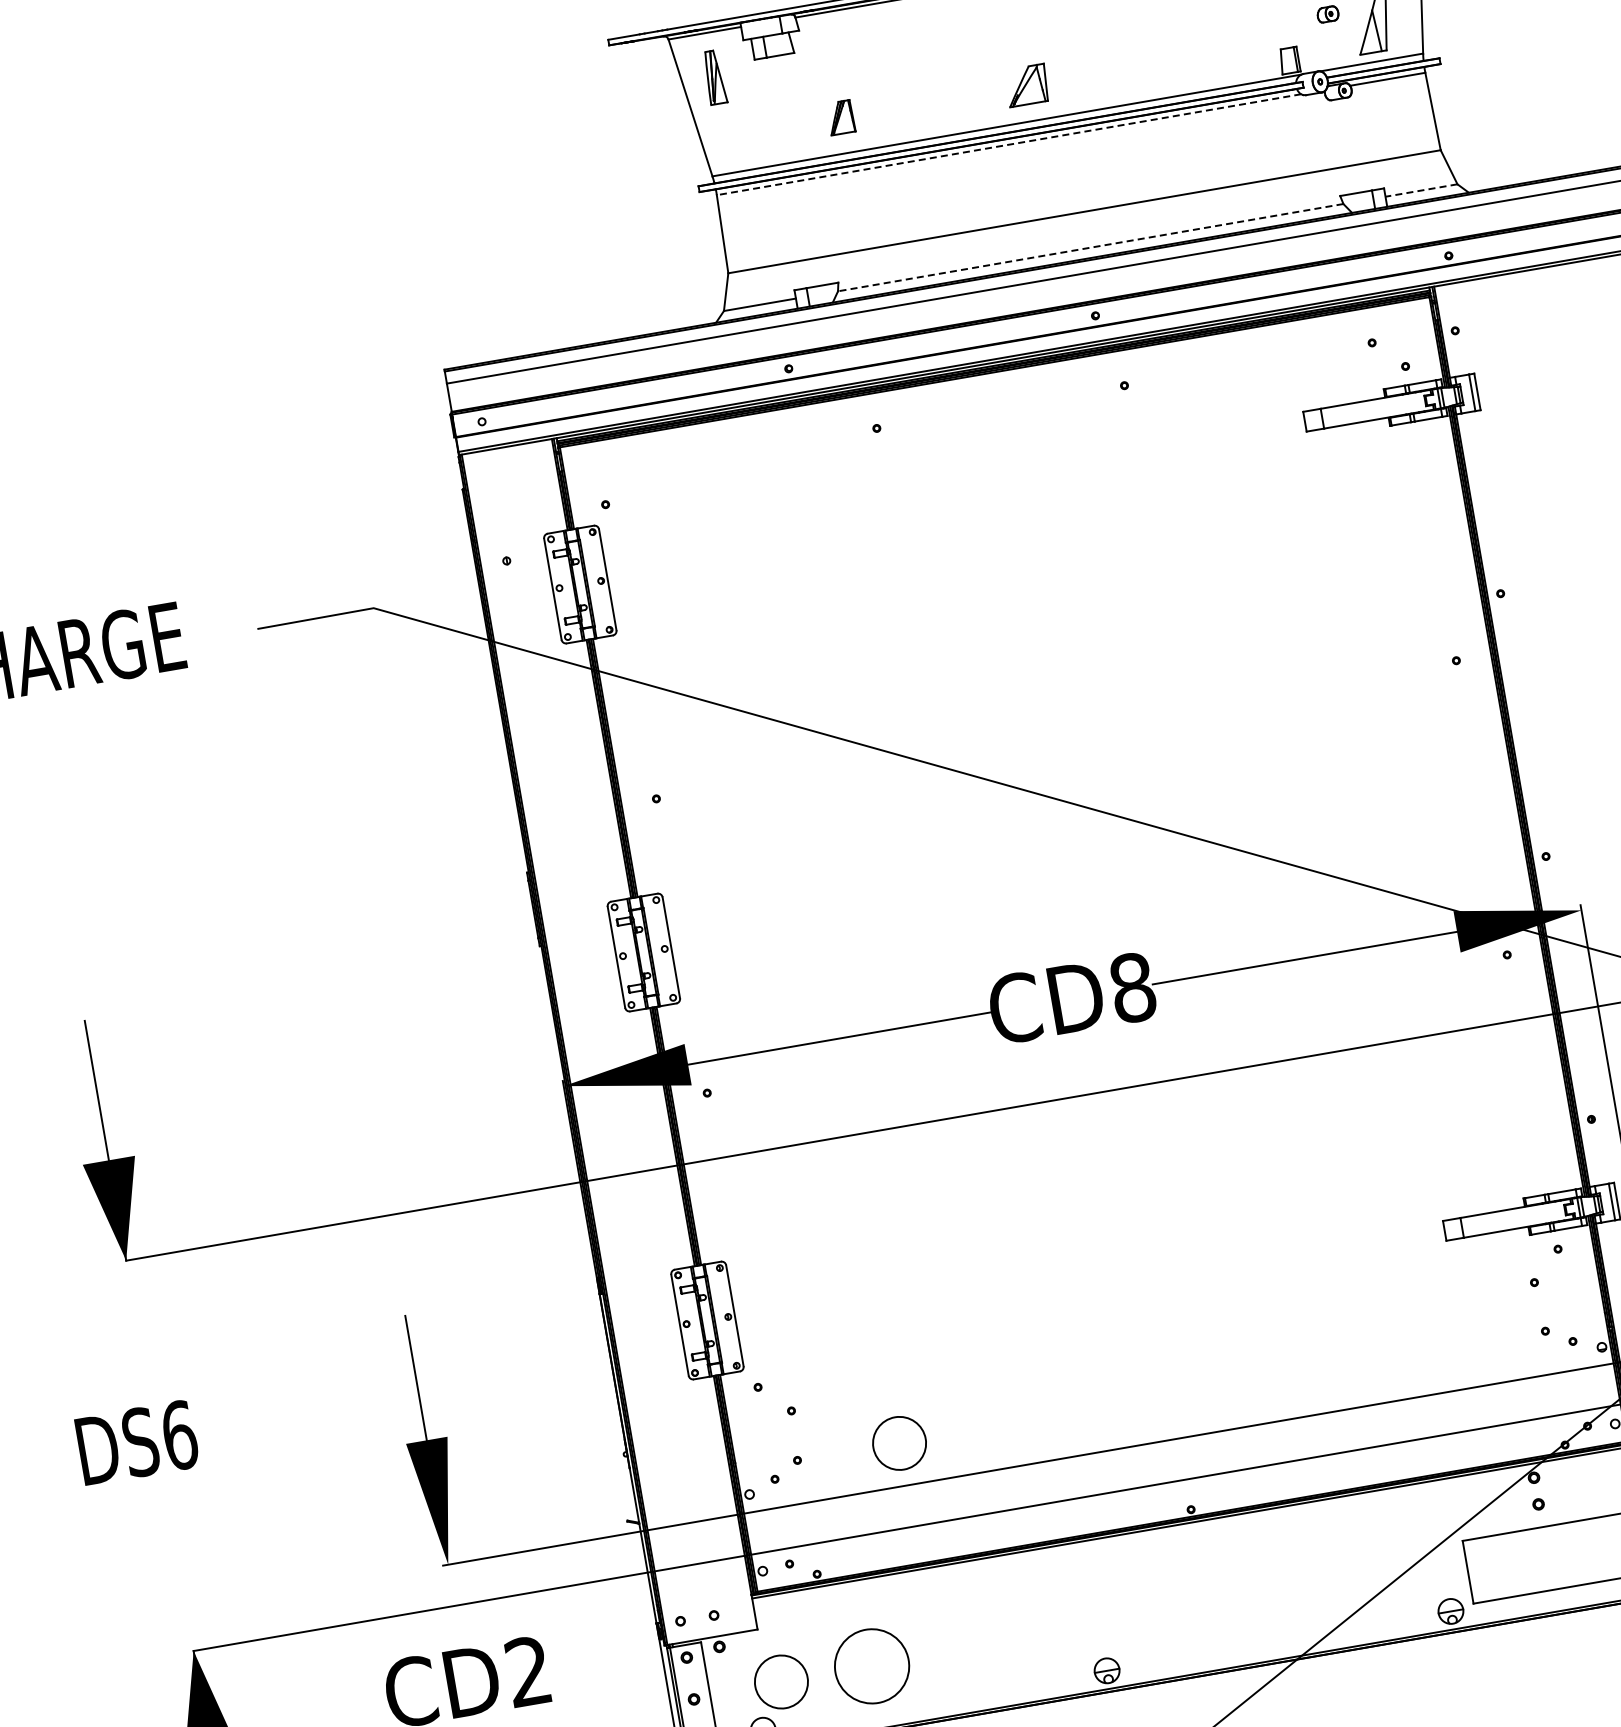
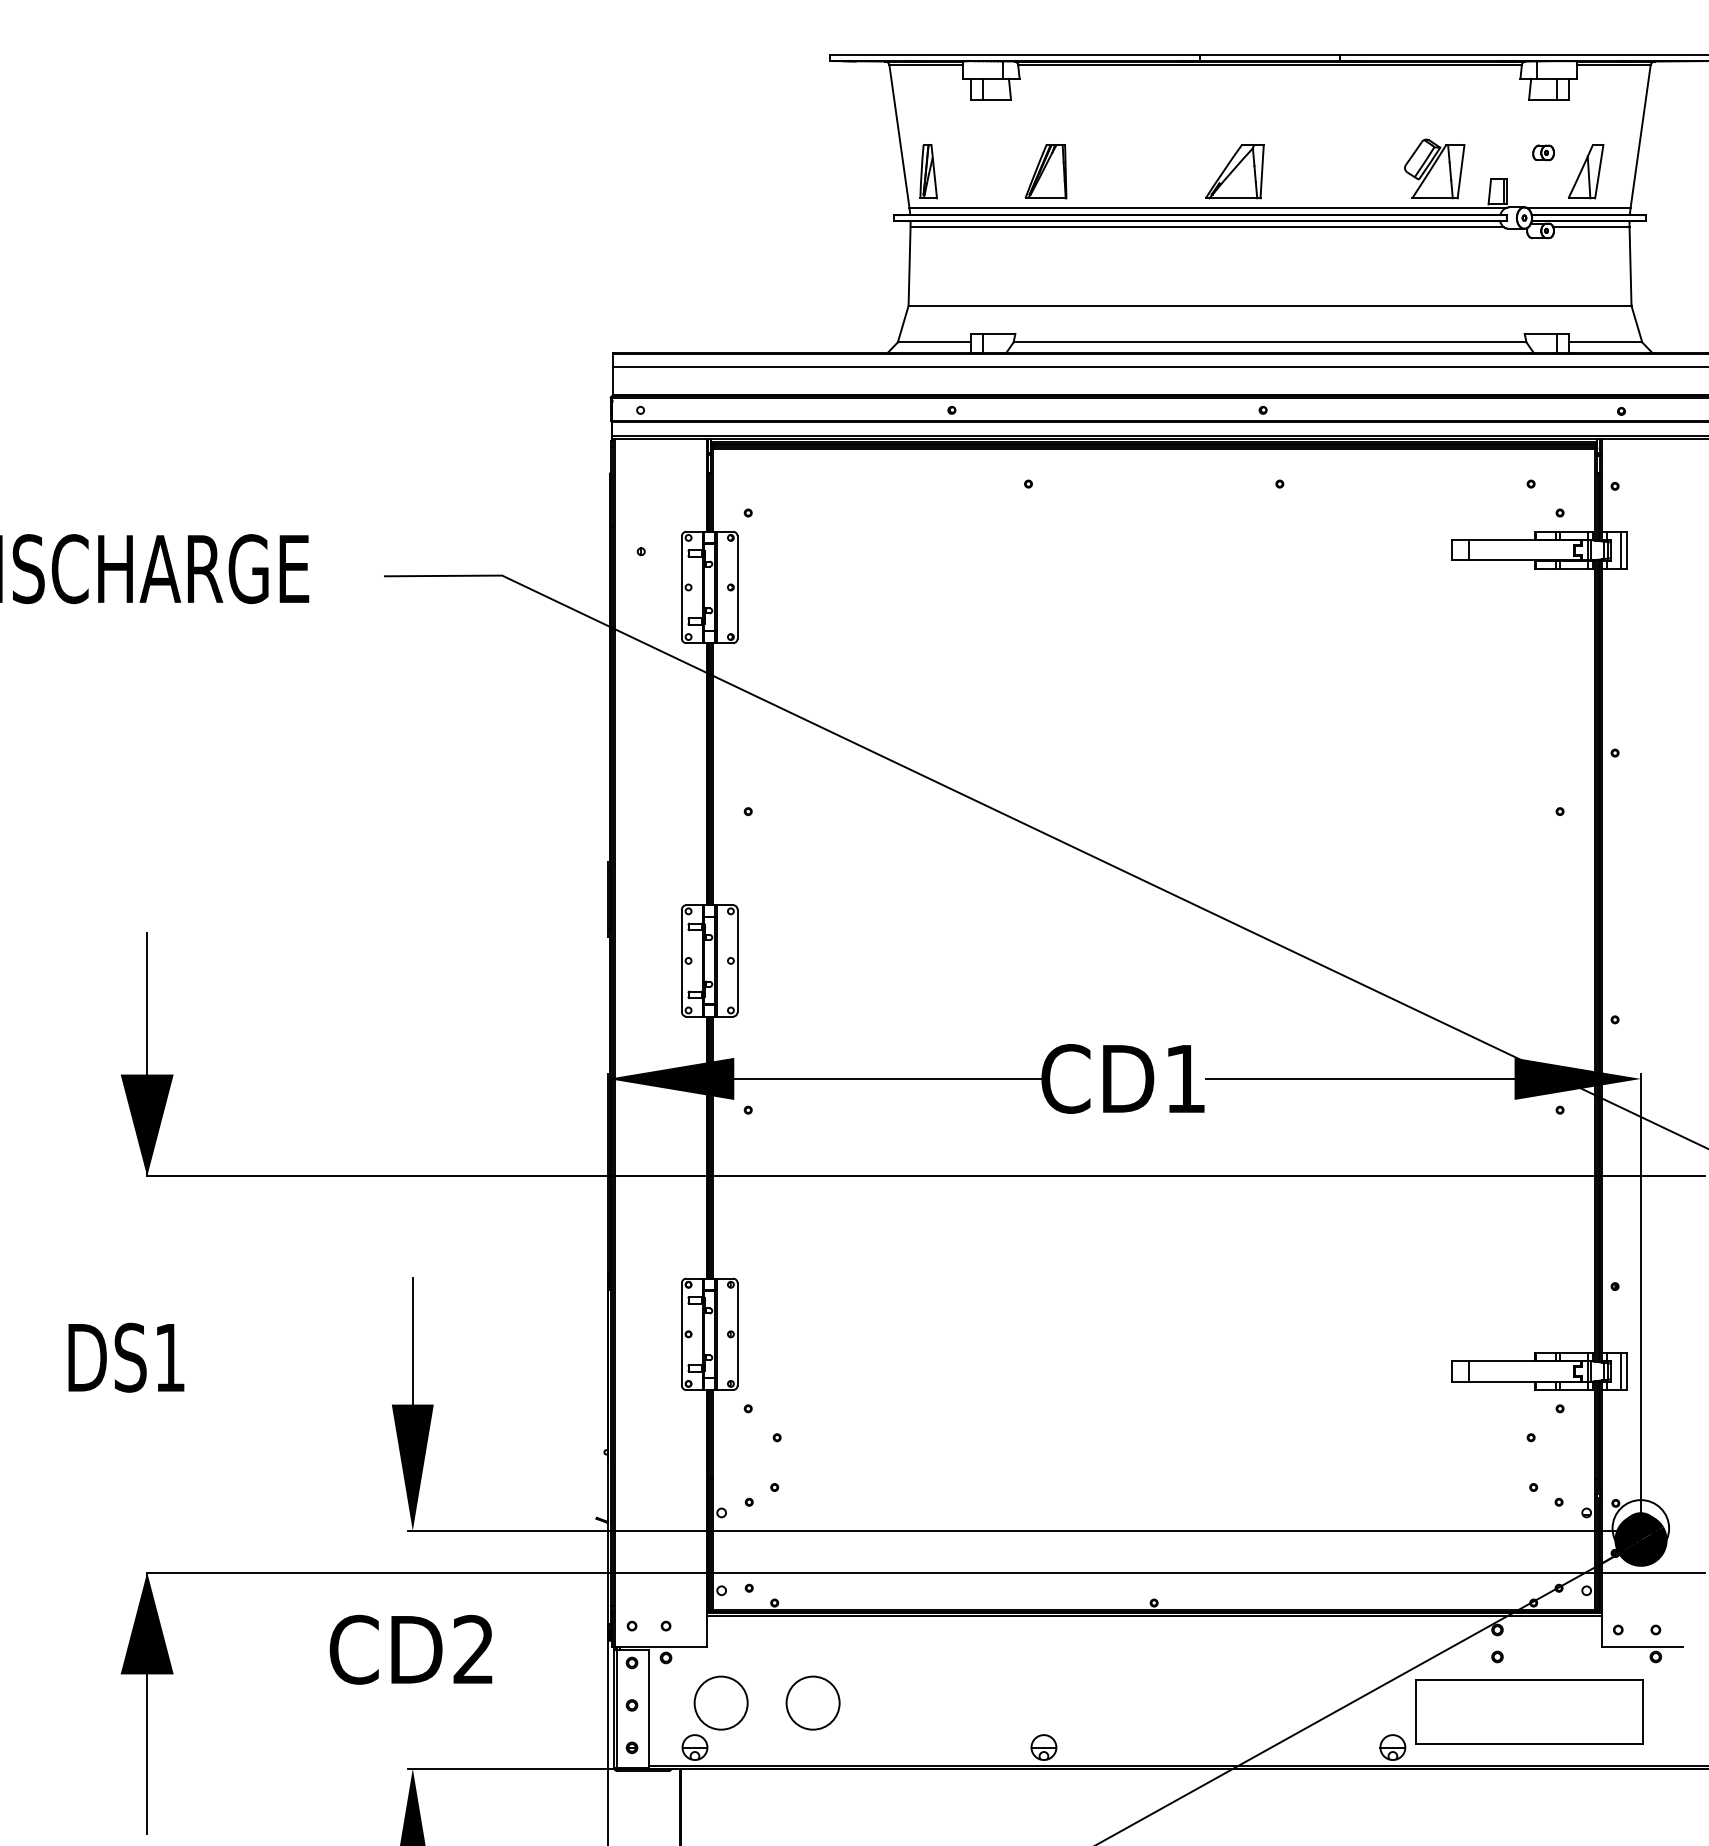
part: (1223, 48) -> (1434, 168), added
part: (714, 77) -> (928, 171), moved
part: (1026, 85) -> (1234, 171), size x1.43
part: (840, 117) -> (1045, 171), size x1.67
line: (1008, 145) -> (1206, 227), dashed -> solid
line: (1421, 190) -> (1605, 342), dashed -> solid
line: (1090, 247) -> (1269, 342), dashed -> solid
text: (1132, 987) -> (1185, 1078), CD8 -> CD1
text: (180, 1435) -> (170, 1357), DS6 -> DS1
circle: (898, 1442) -> (877, 1487), removed
circle: (871, 1665) -> (812, 1702), size x0.71

